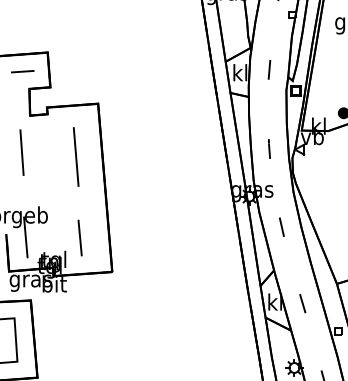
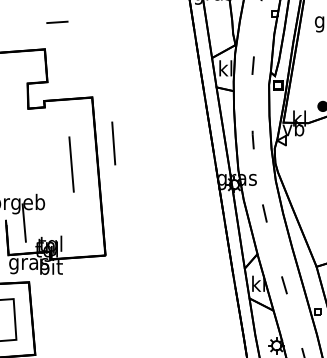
line: (22, 70) -> (57, 21), moved
line: (21, 152) -> (113, 143), moved
line: (76, 156) -> (71, 164), moved
line: (79, 237) -> (74, 223), removed

